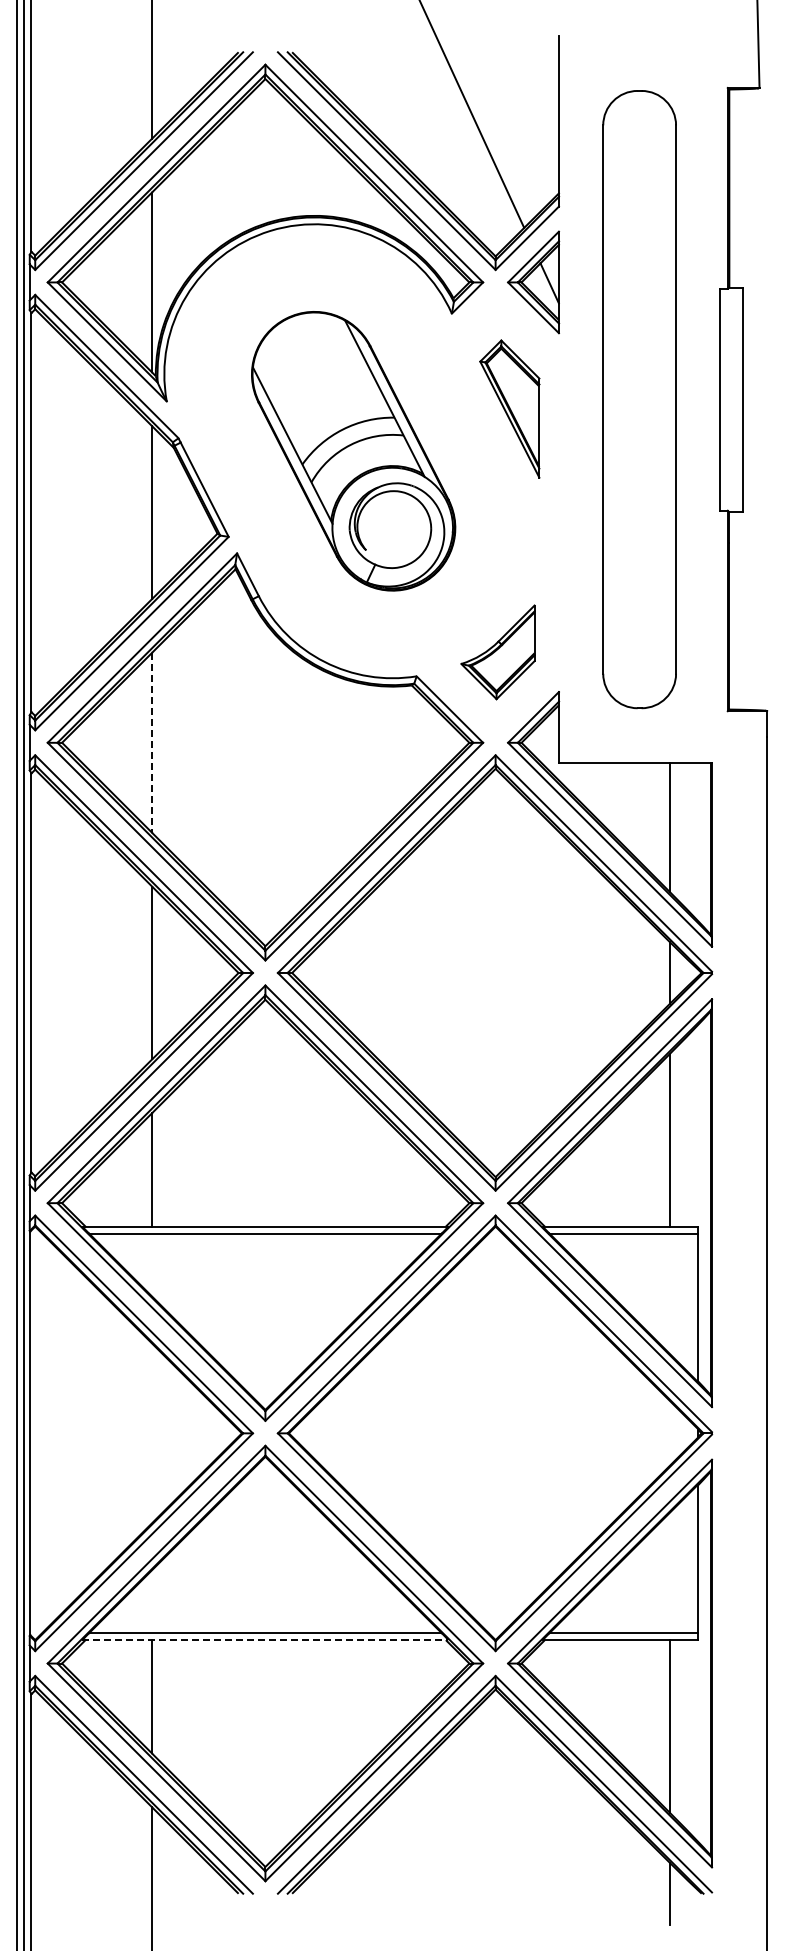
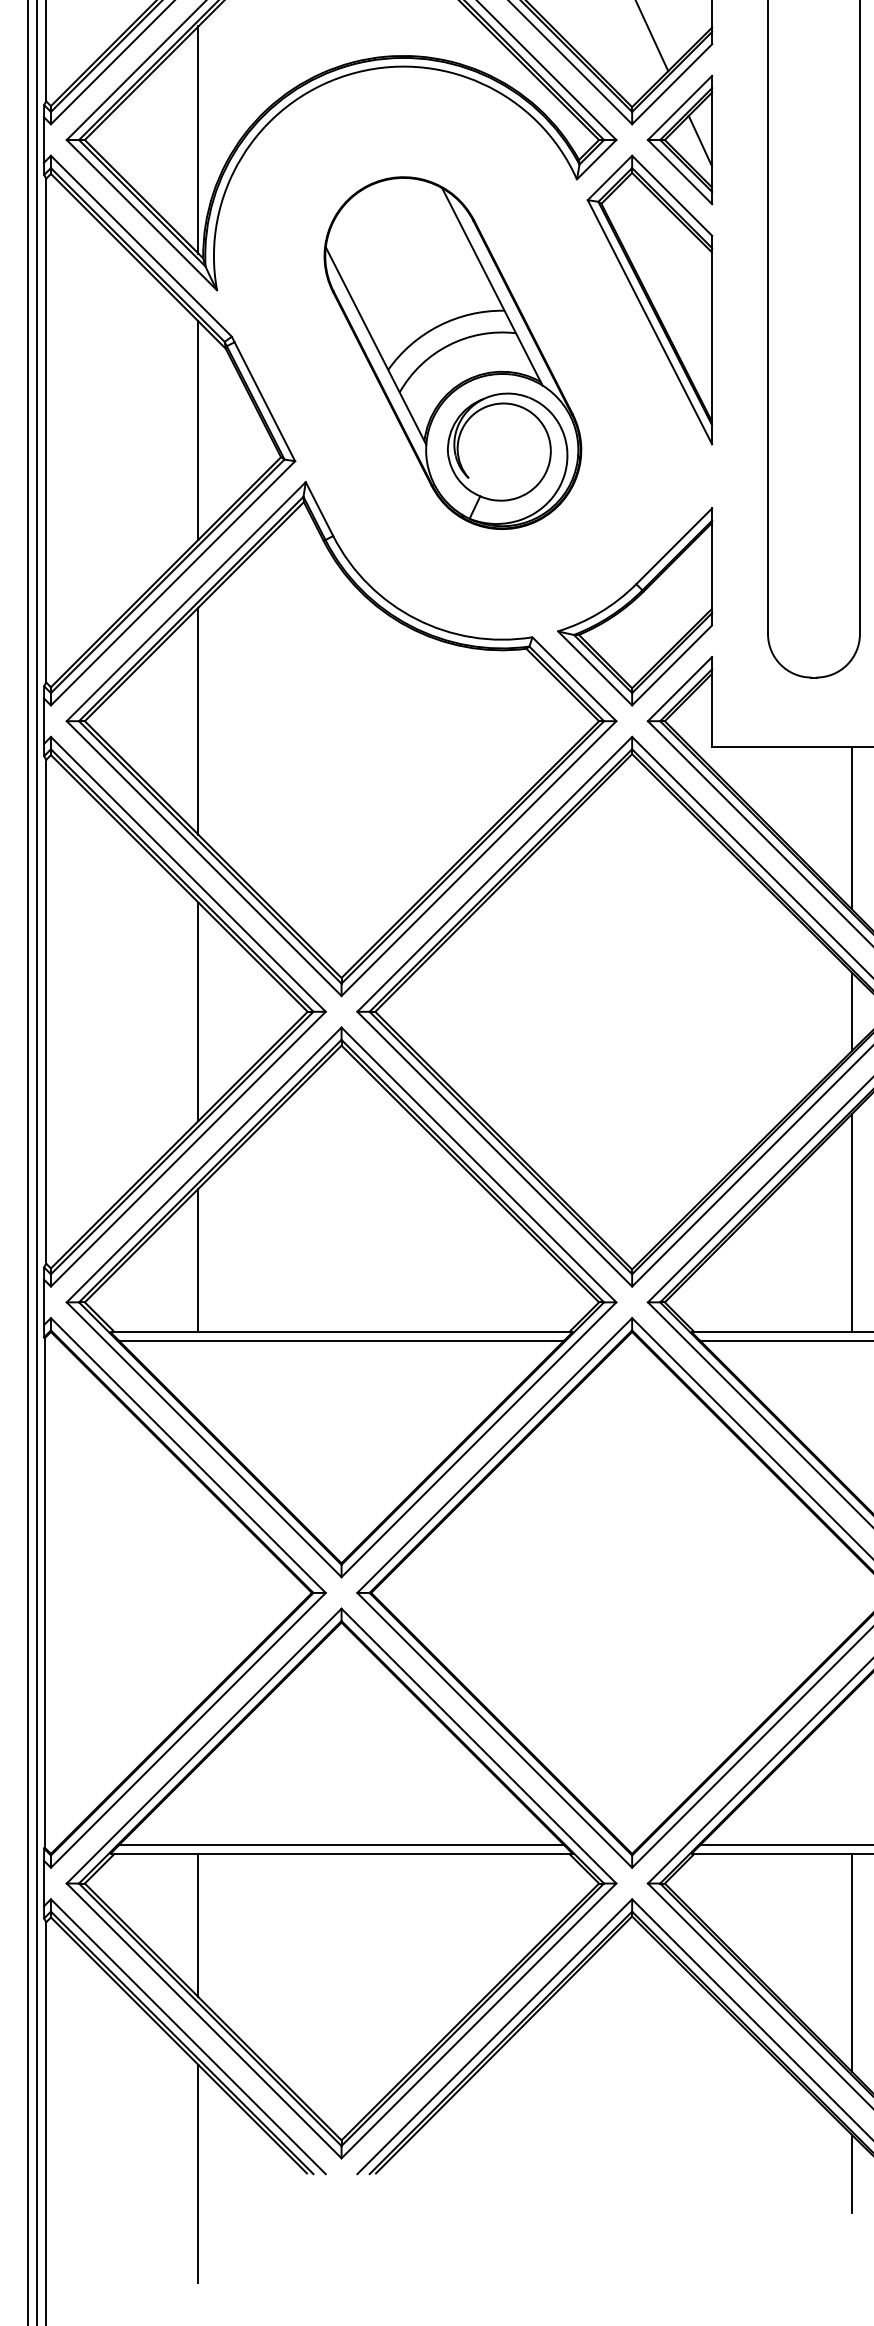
part: (509, 408) -> (649, 299), size x1.67
part: (497, 652) -> (634, 607), size x1.67
line: (152, 742) -> (198, 720), dashed -> solid
line: (265, 1640) -> (341, 1854), dashed -> solid

